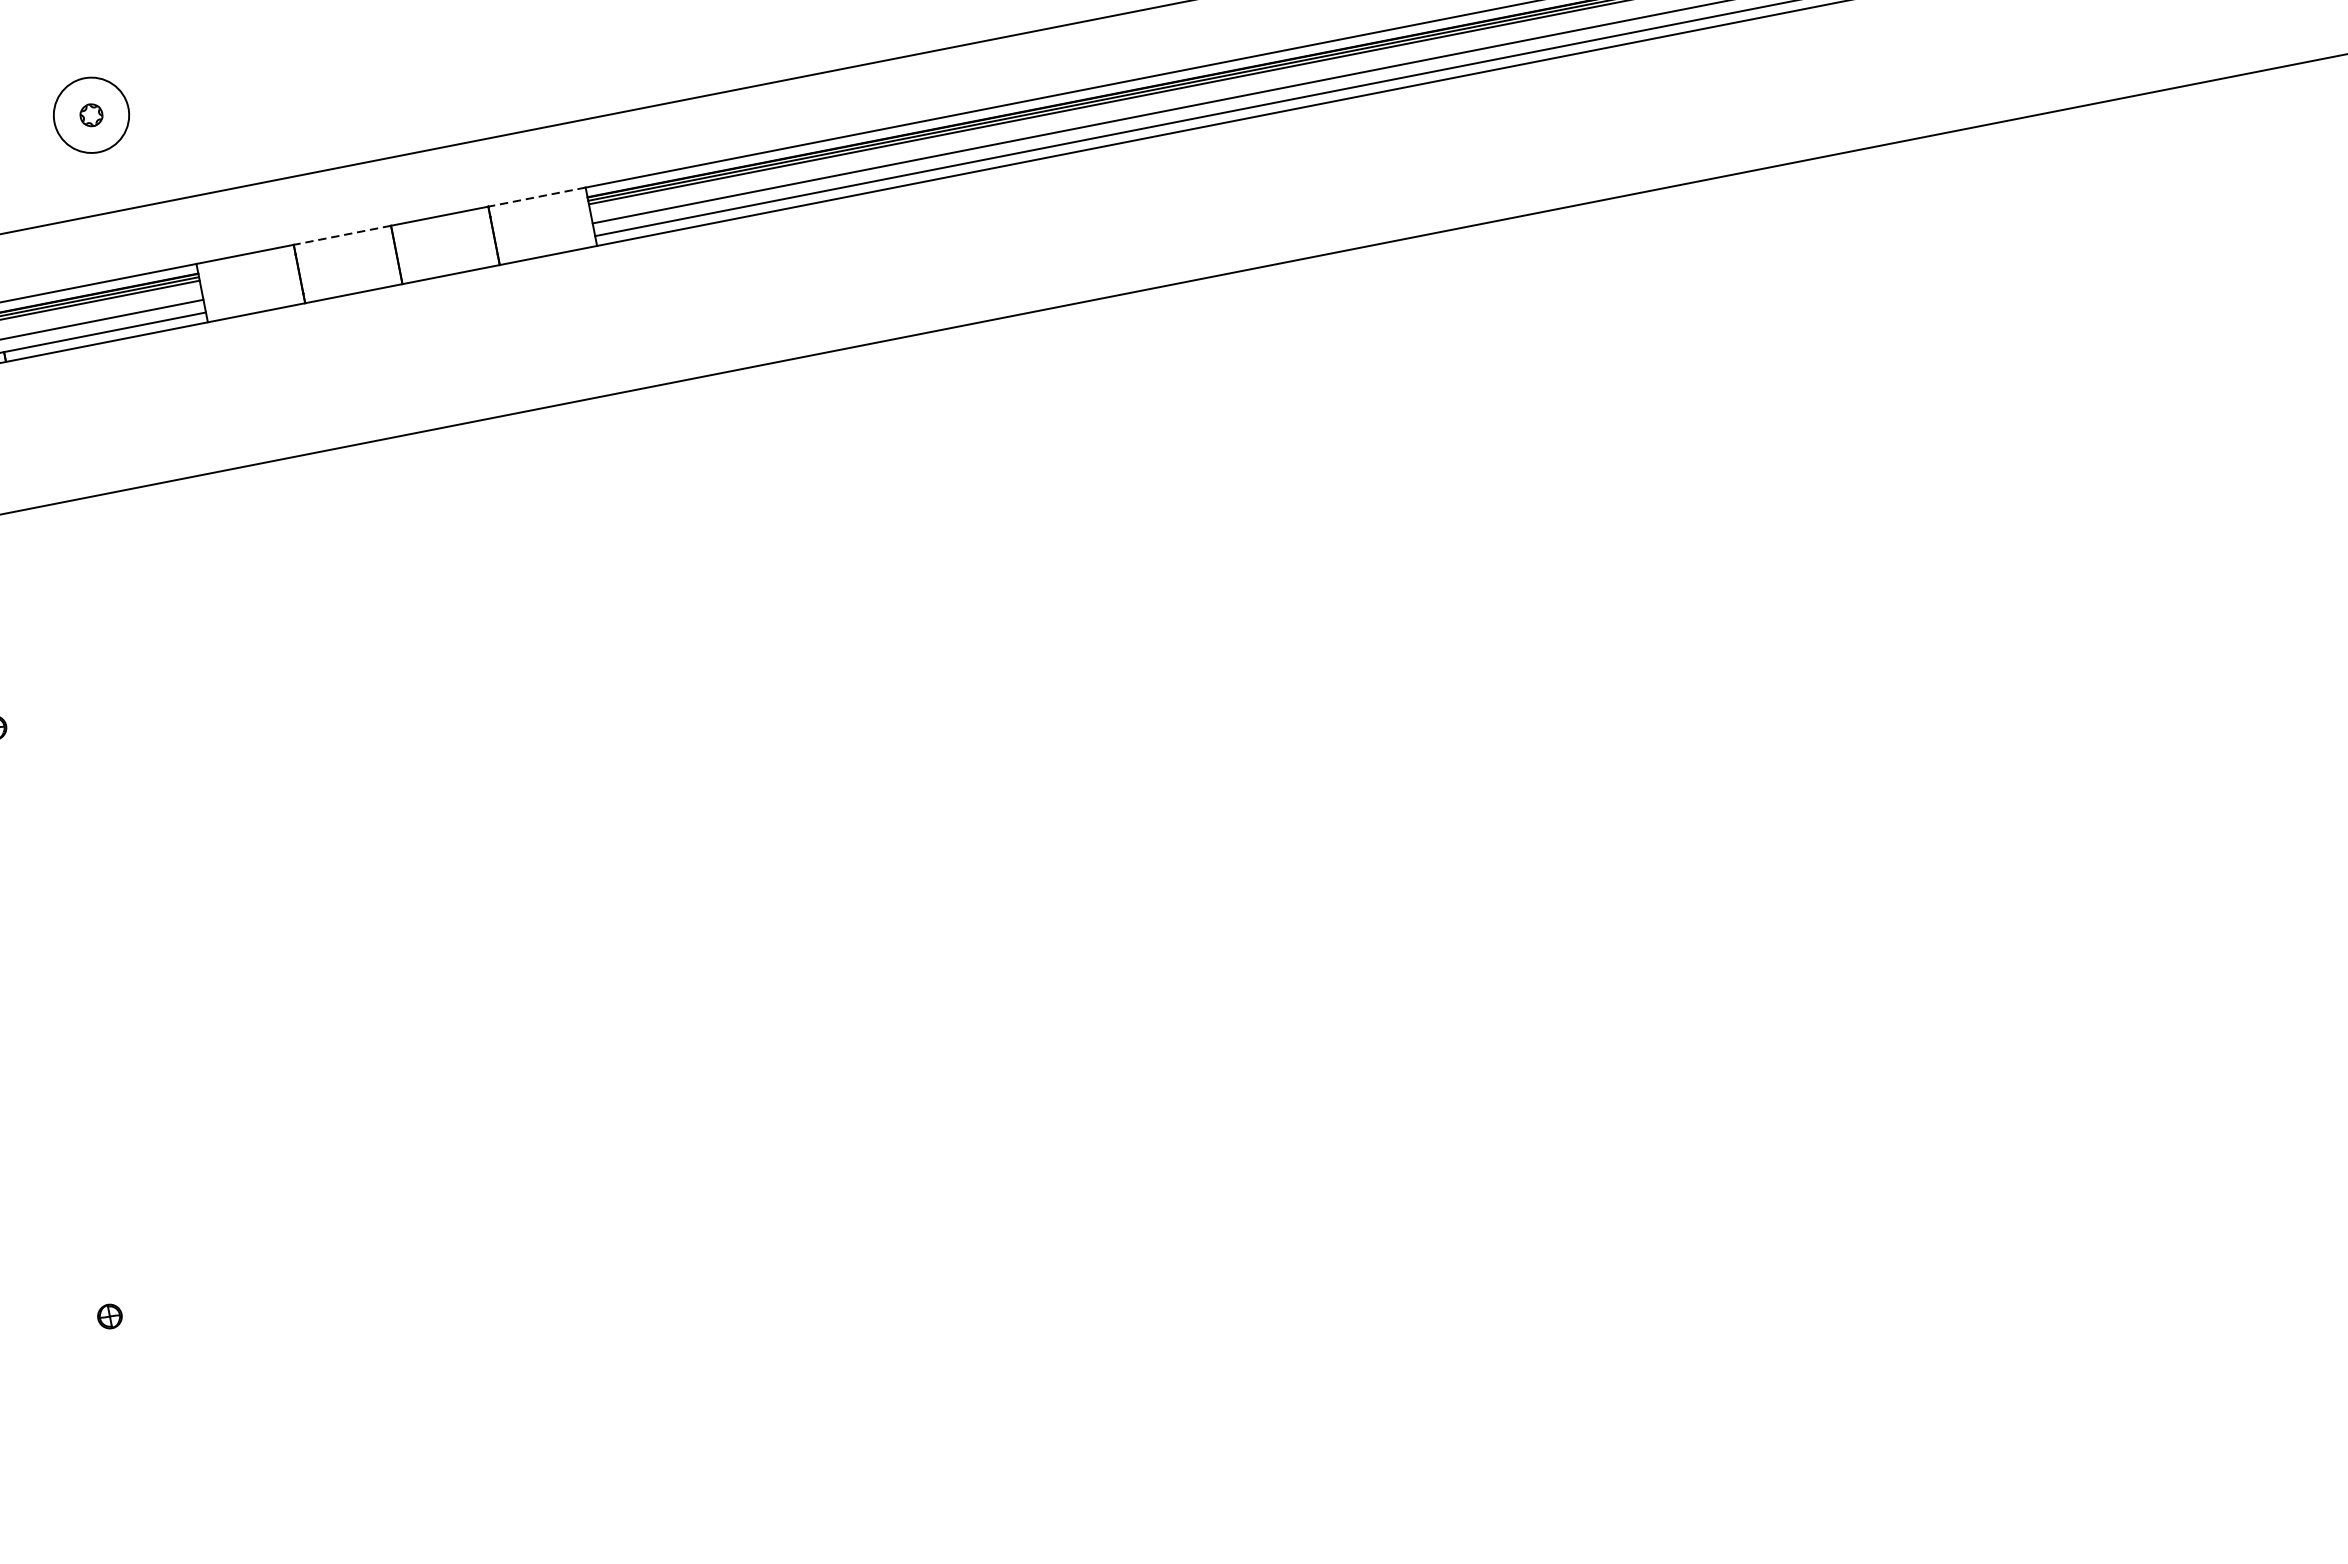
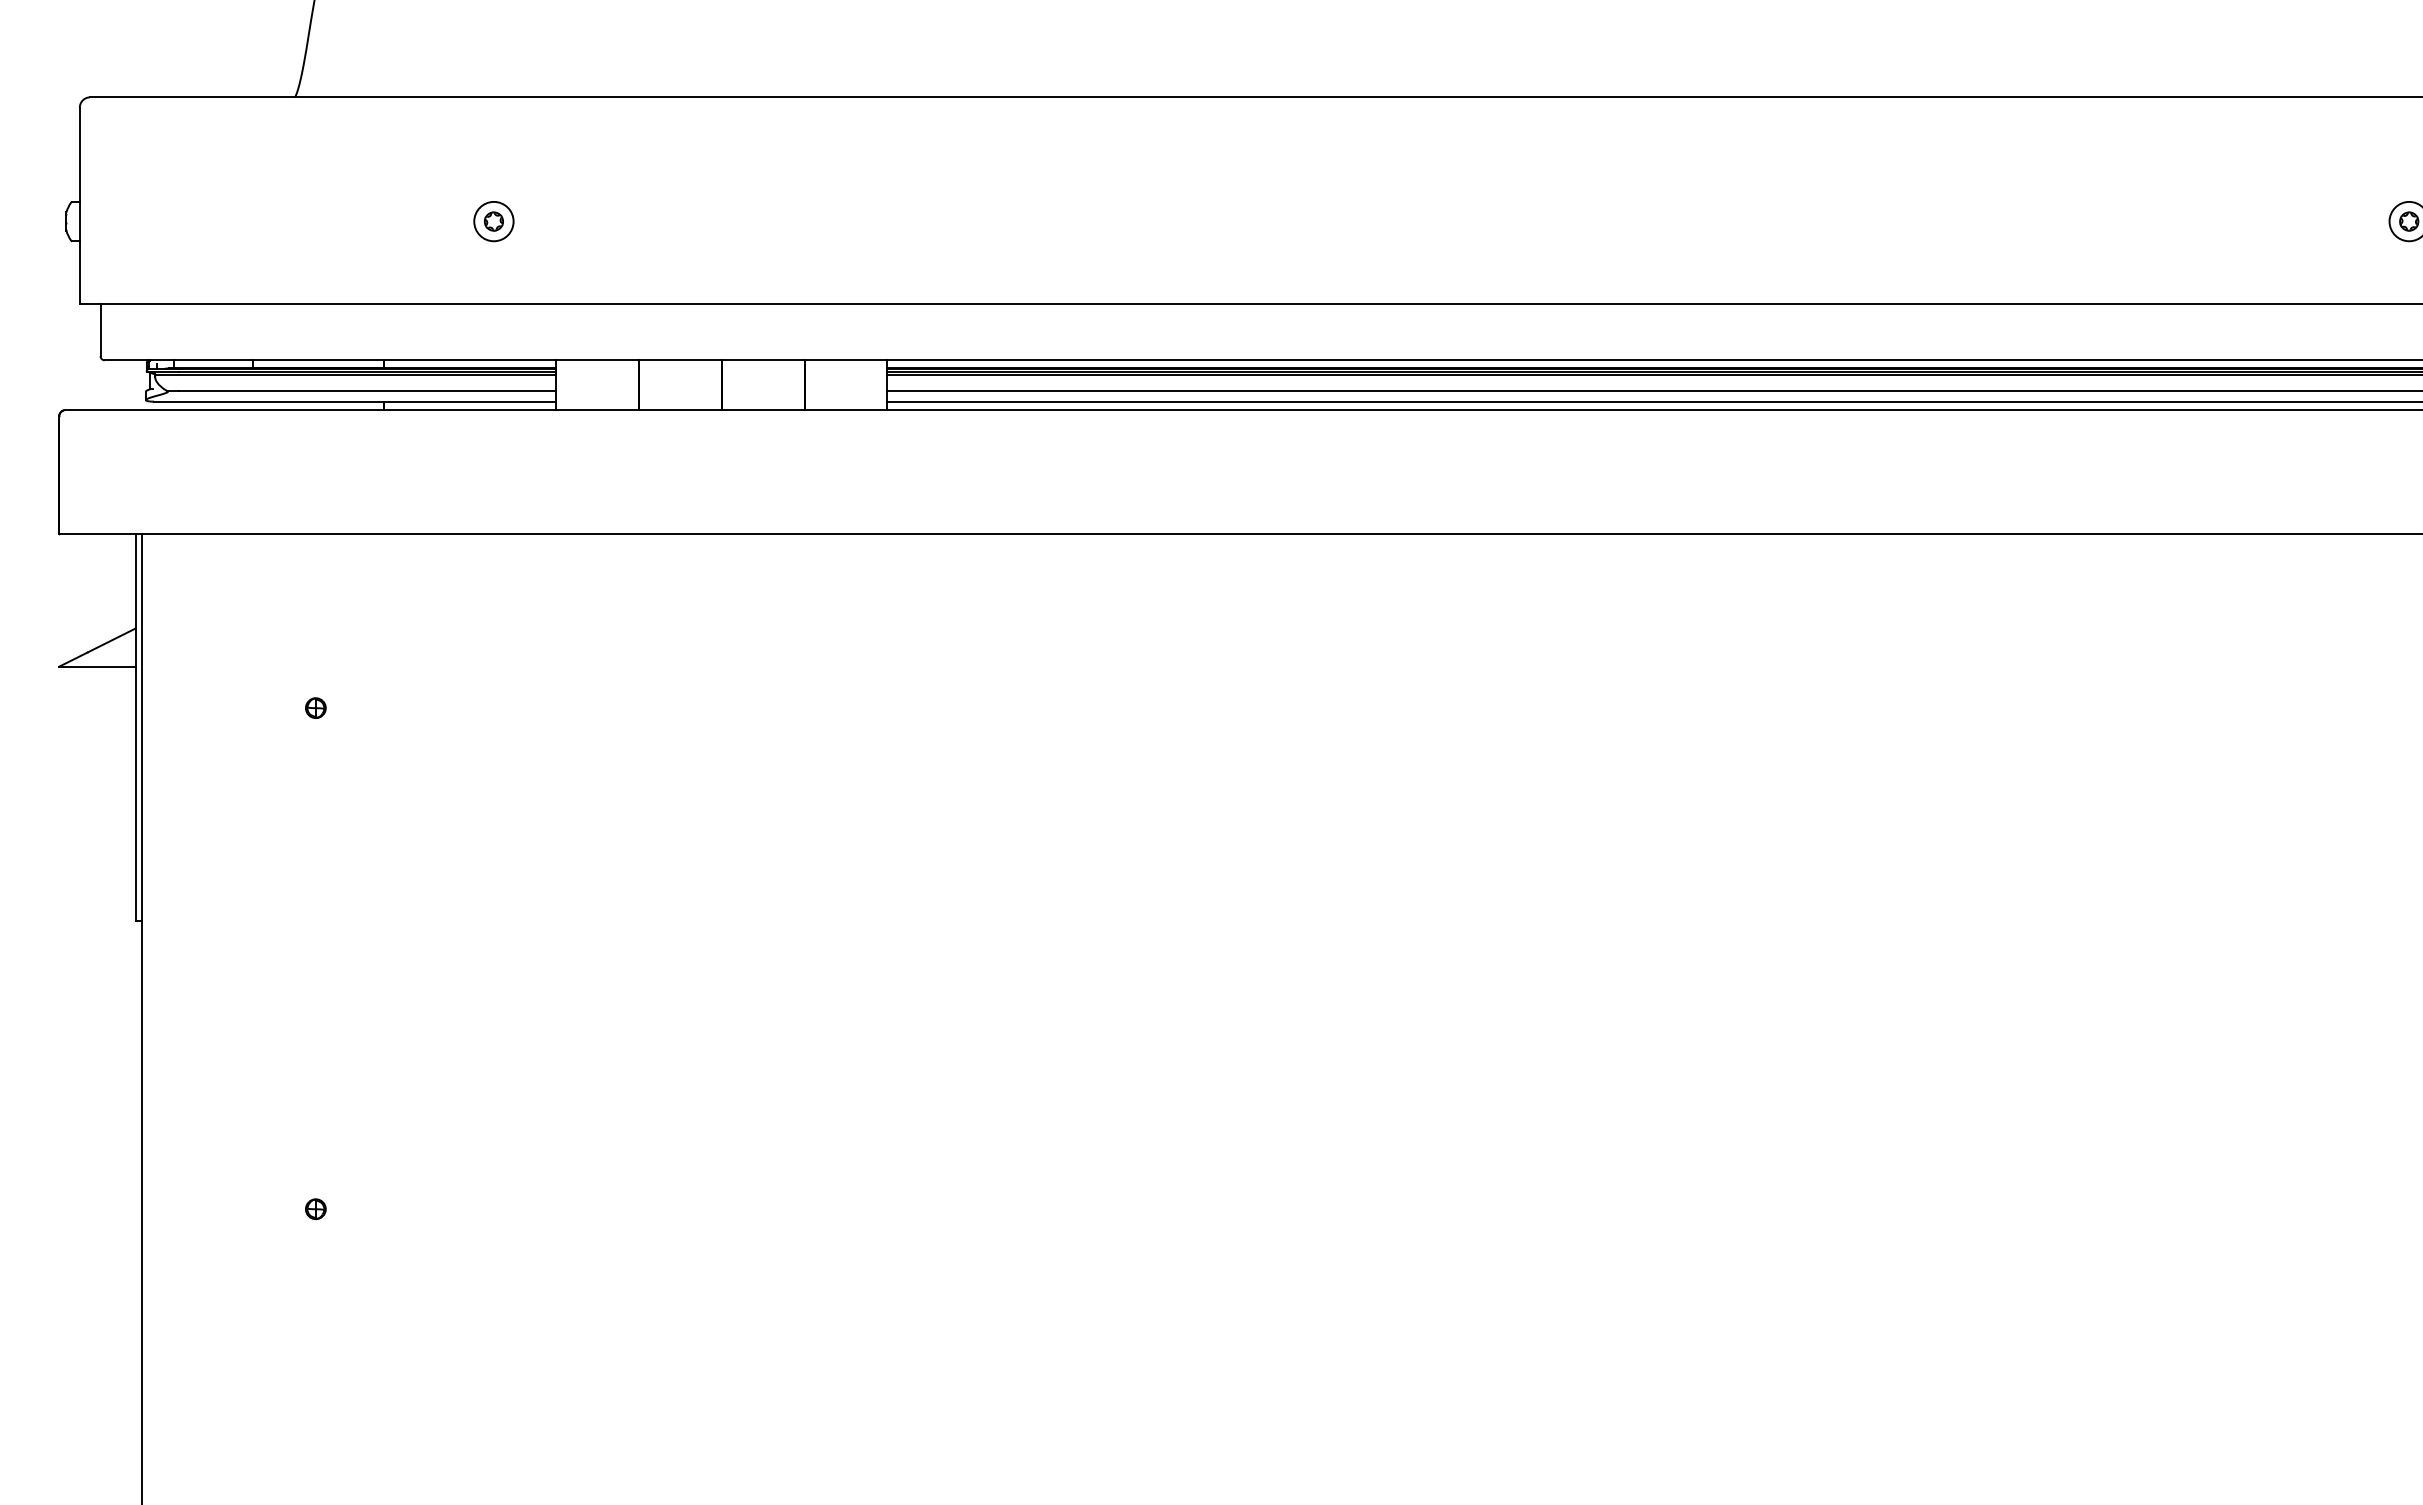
circle: (90, 115) -> (493, 221), size x0.62
line: (536, 197) -> (845, 360), dashed -> solid
line: (341, 235) -> (679, 360), dashed -> solid

